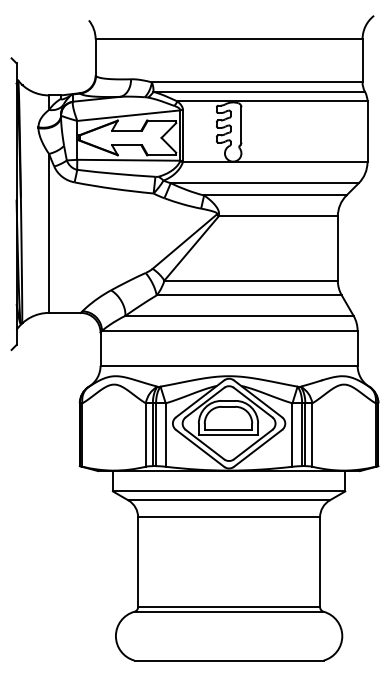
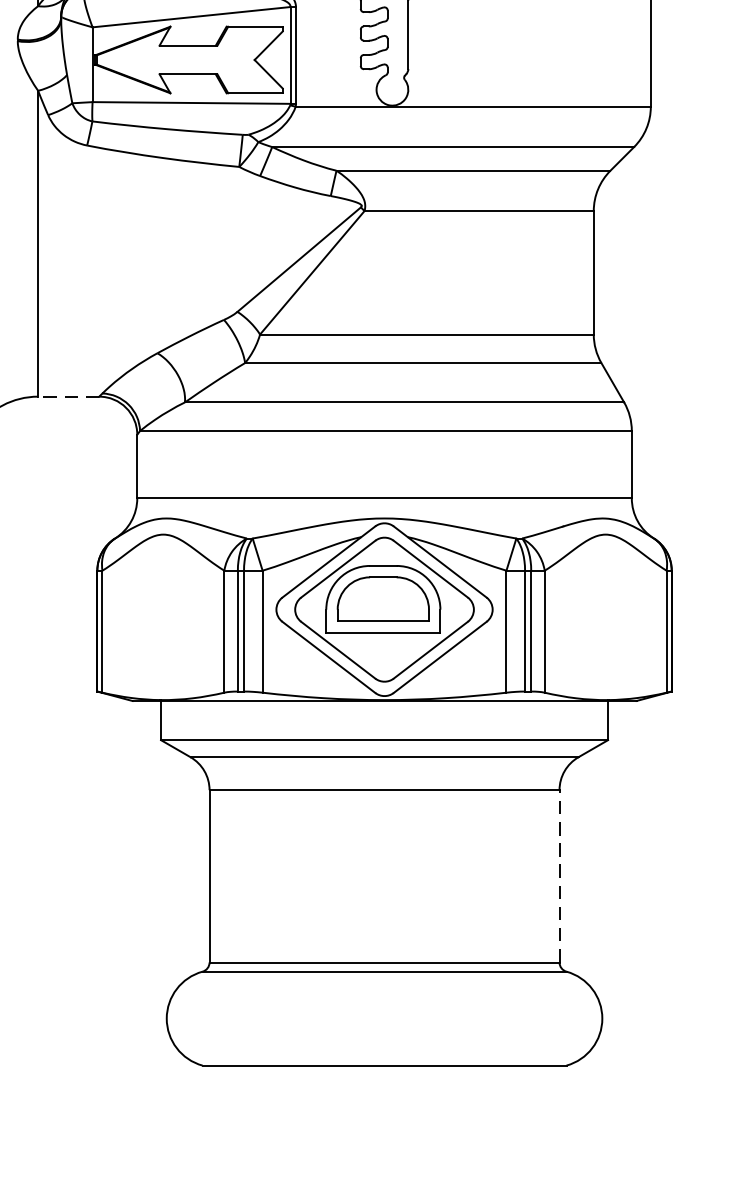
line: (64, 312) -> (67, 395), solid -> dashed
line: (320, 562) -> (560, 876), solid -> dashed

